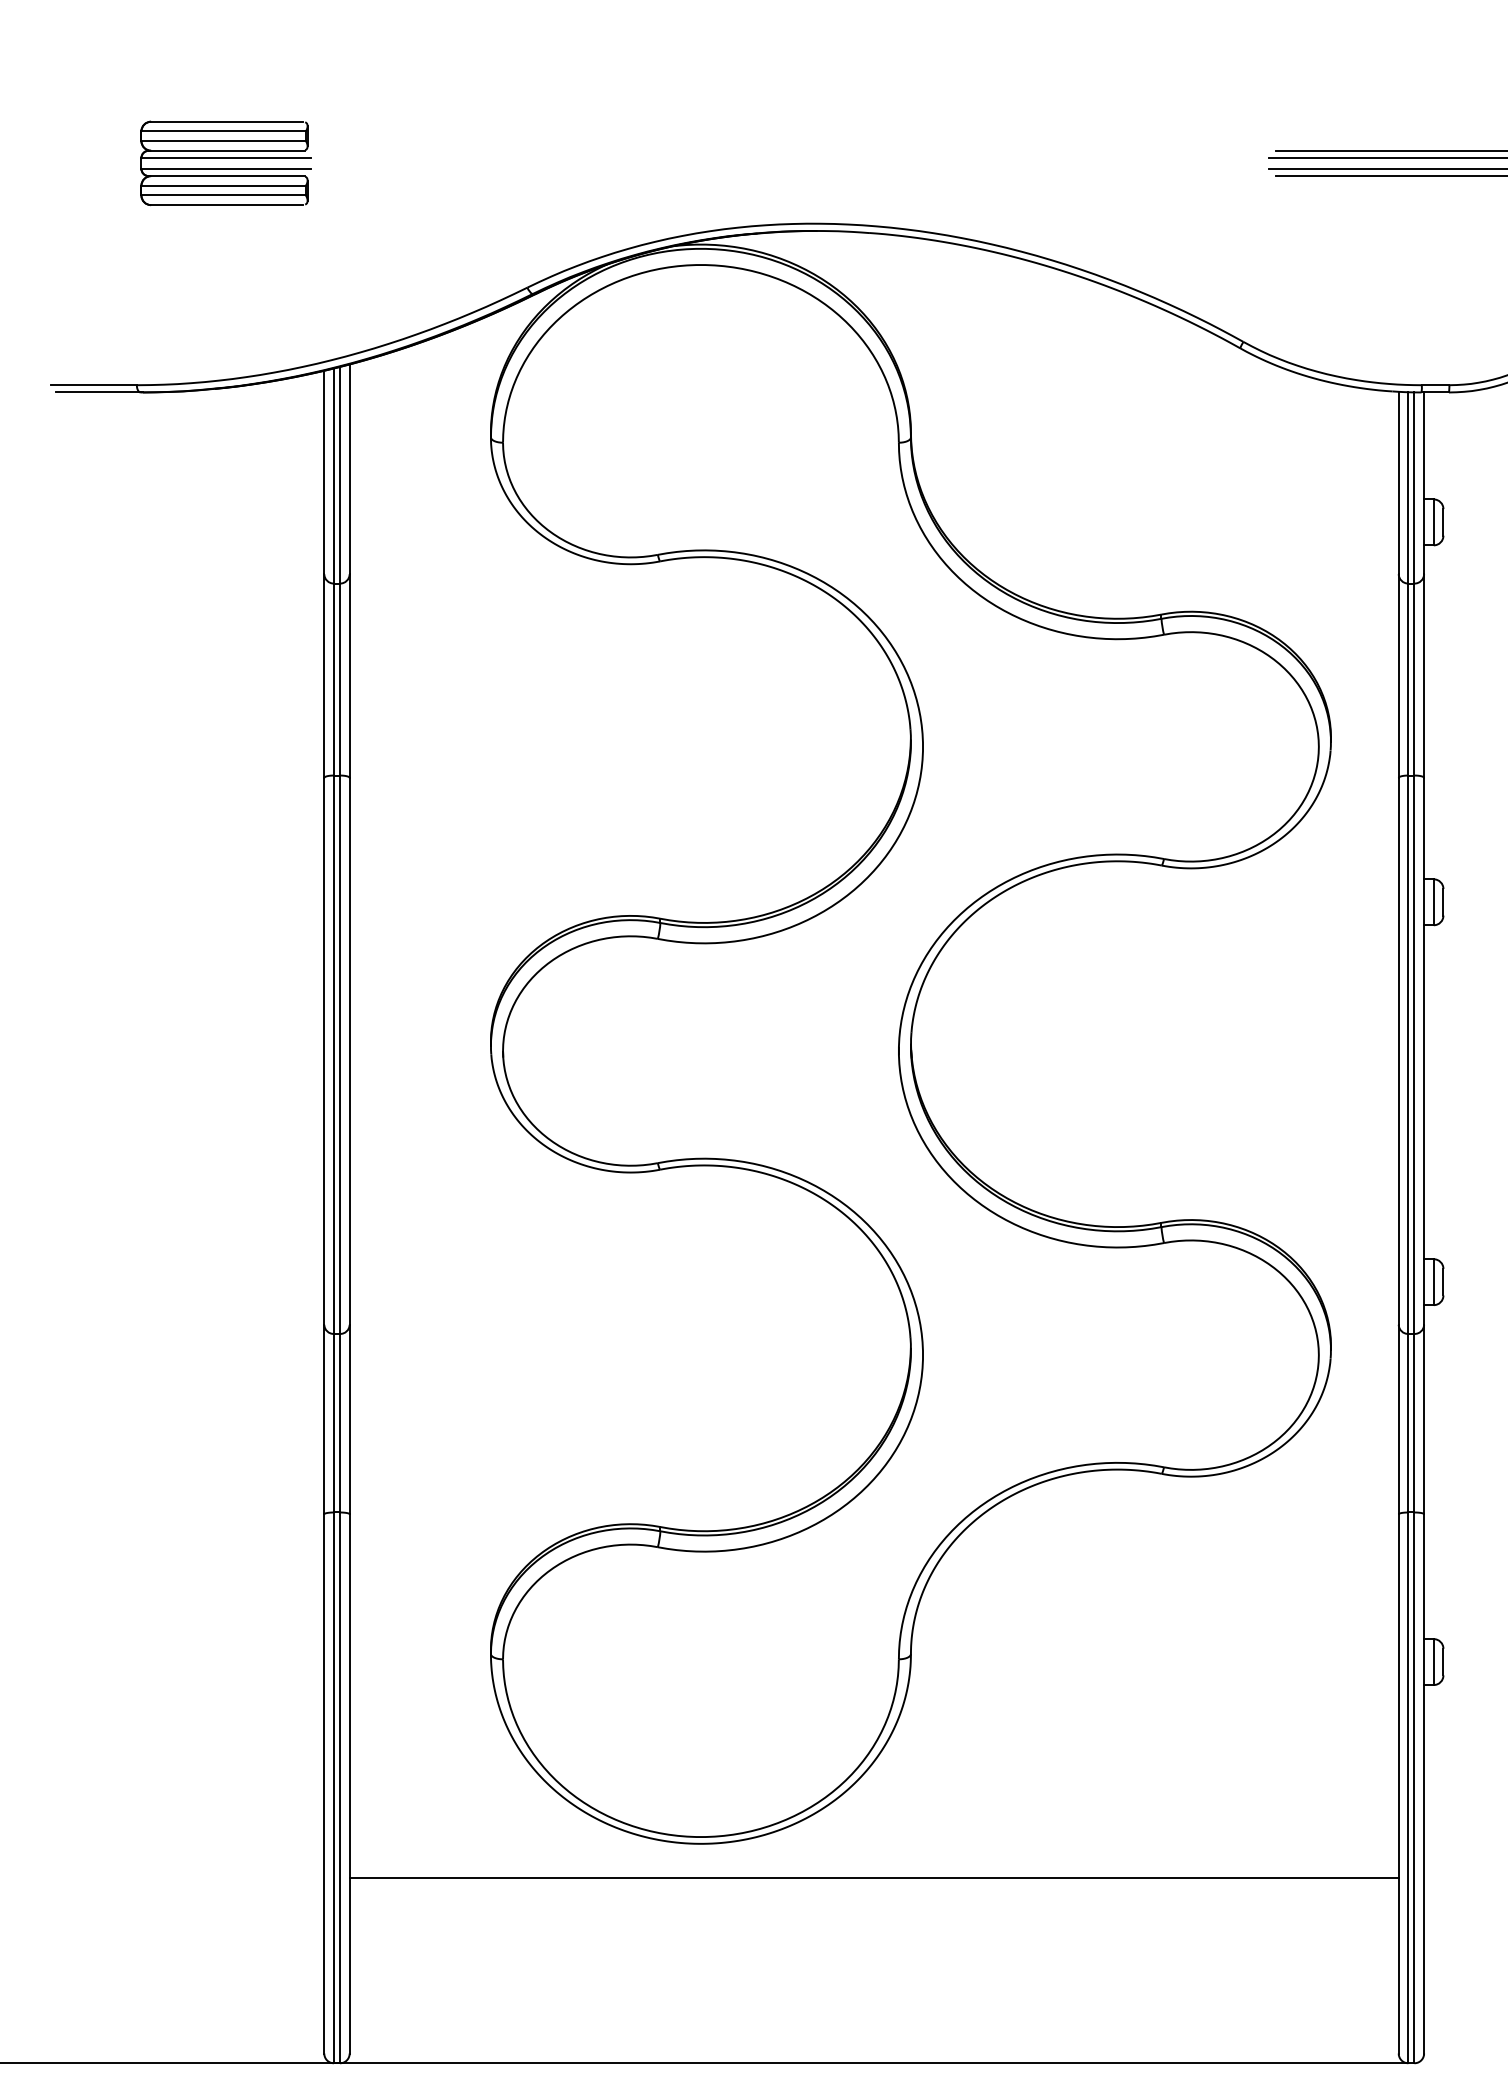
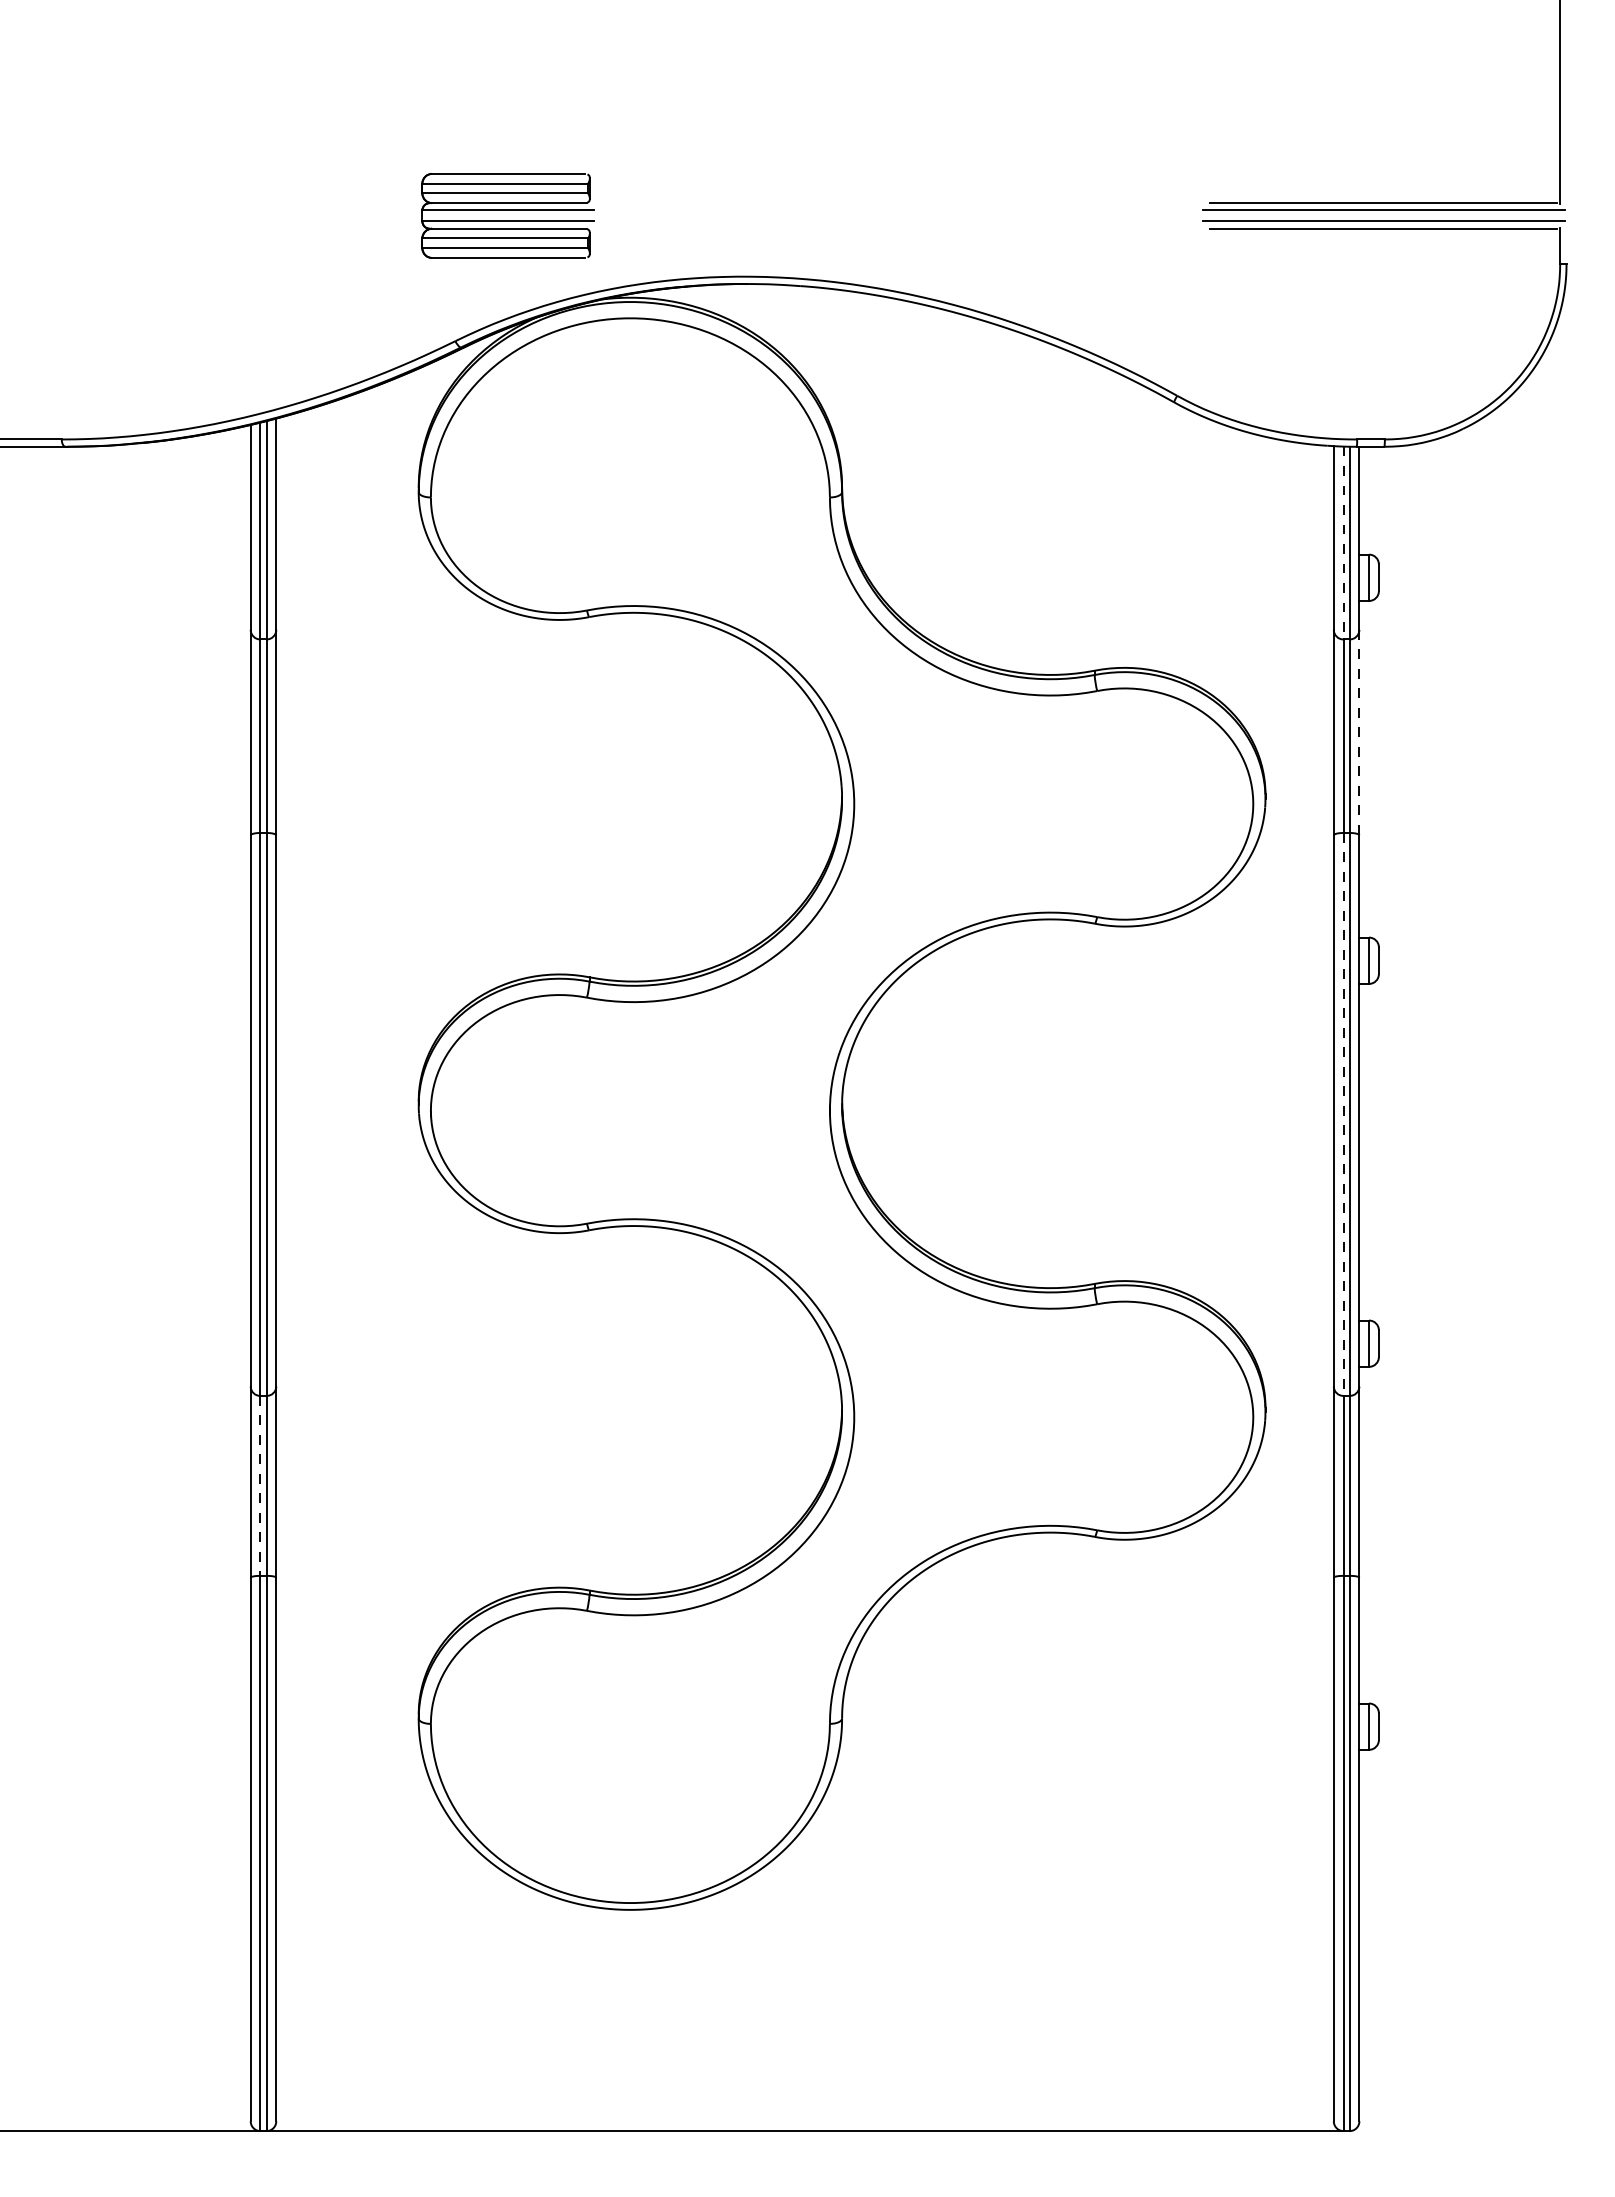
part: (225, 163) -> (507, 215), moved
line: (1408, 488) -> (1343, 543), solid -> dashed
line: (1424, 675) -> (1359, 732), solid -> dashed
line: (1408, 1054) -> (1343, 1114), solid -> dashed
line: (334, 1422) -> (260, 1485), solid -> dashed
line: (873, 1878) -> (804, 1944), removed

